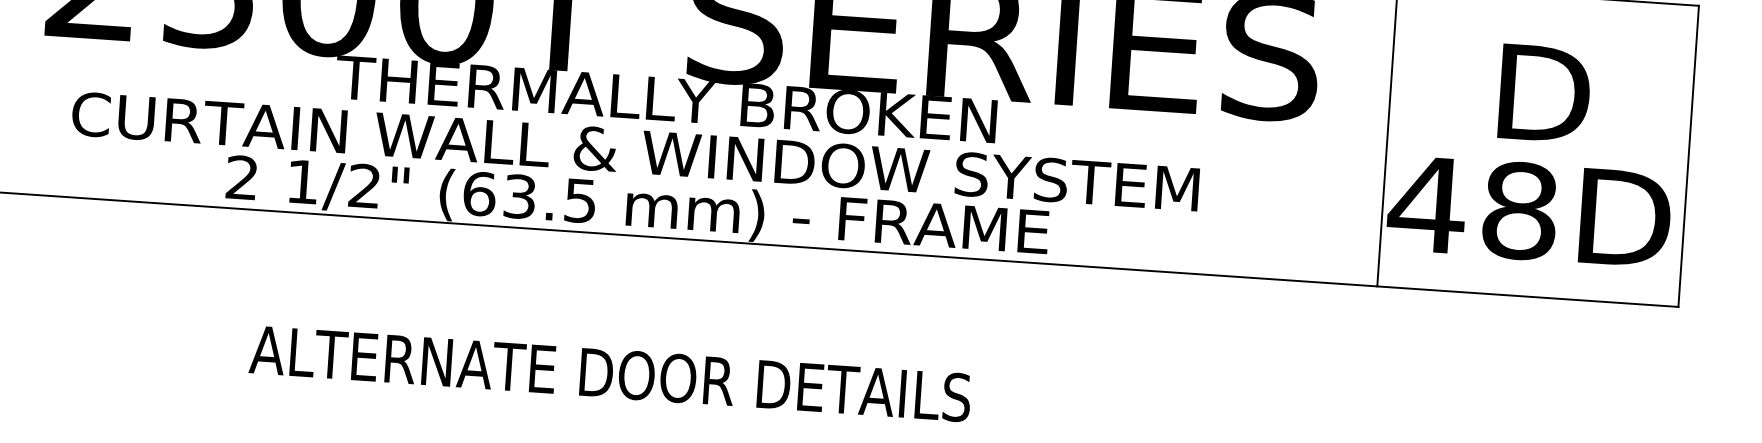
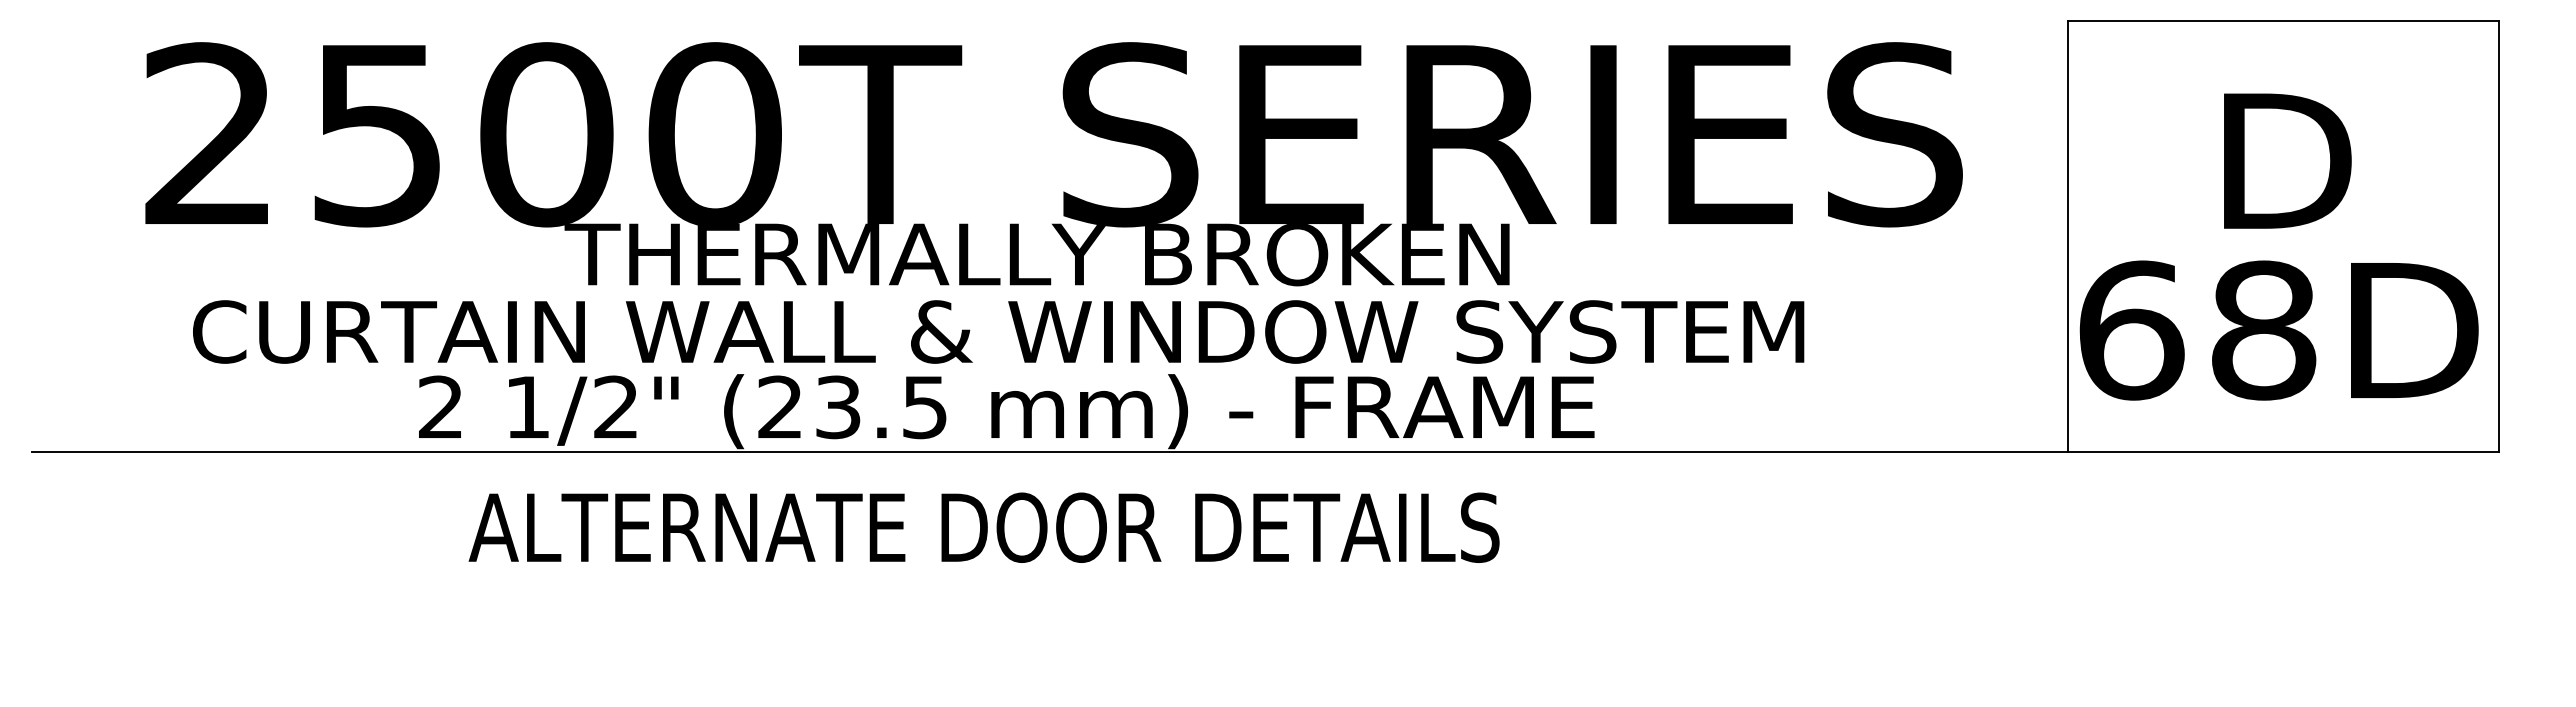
text: (479, 194) -> (780, 407), (63.5 -> (23.5
text: (1426, 204) -> (2130, 330), 48D -> 68D
text: (609, 373) -> (983, 527), moved

